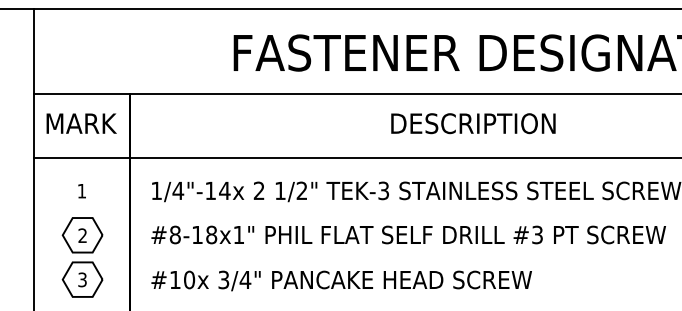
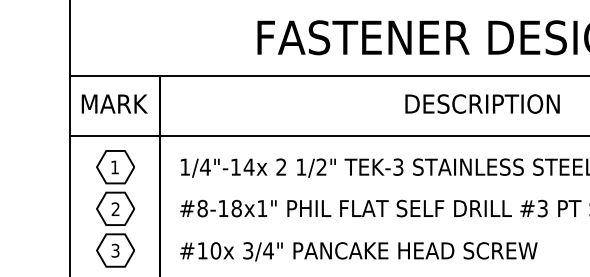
part: (82, 190) -> (115, 166), added

